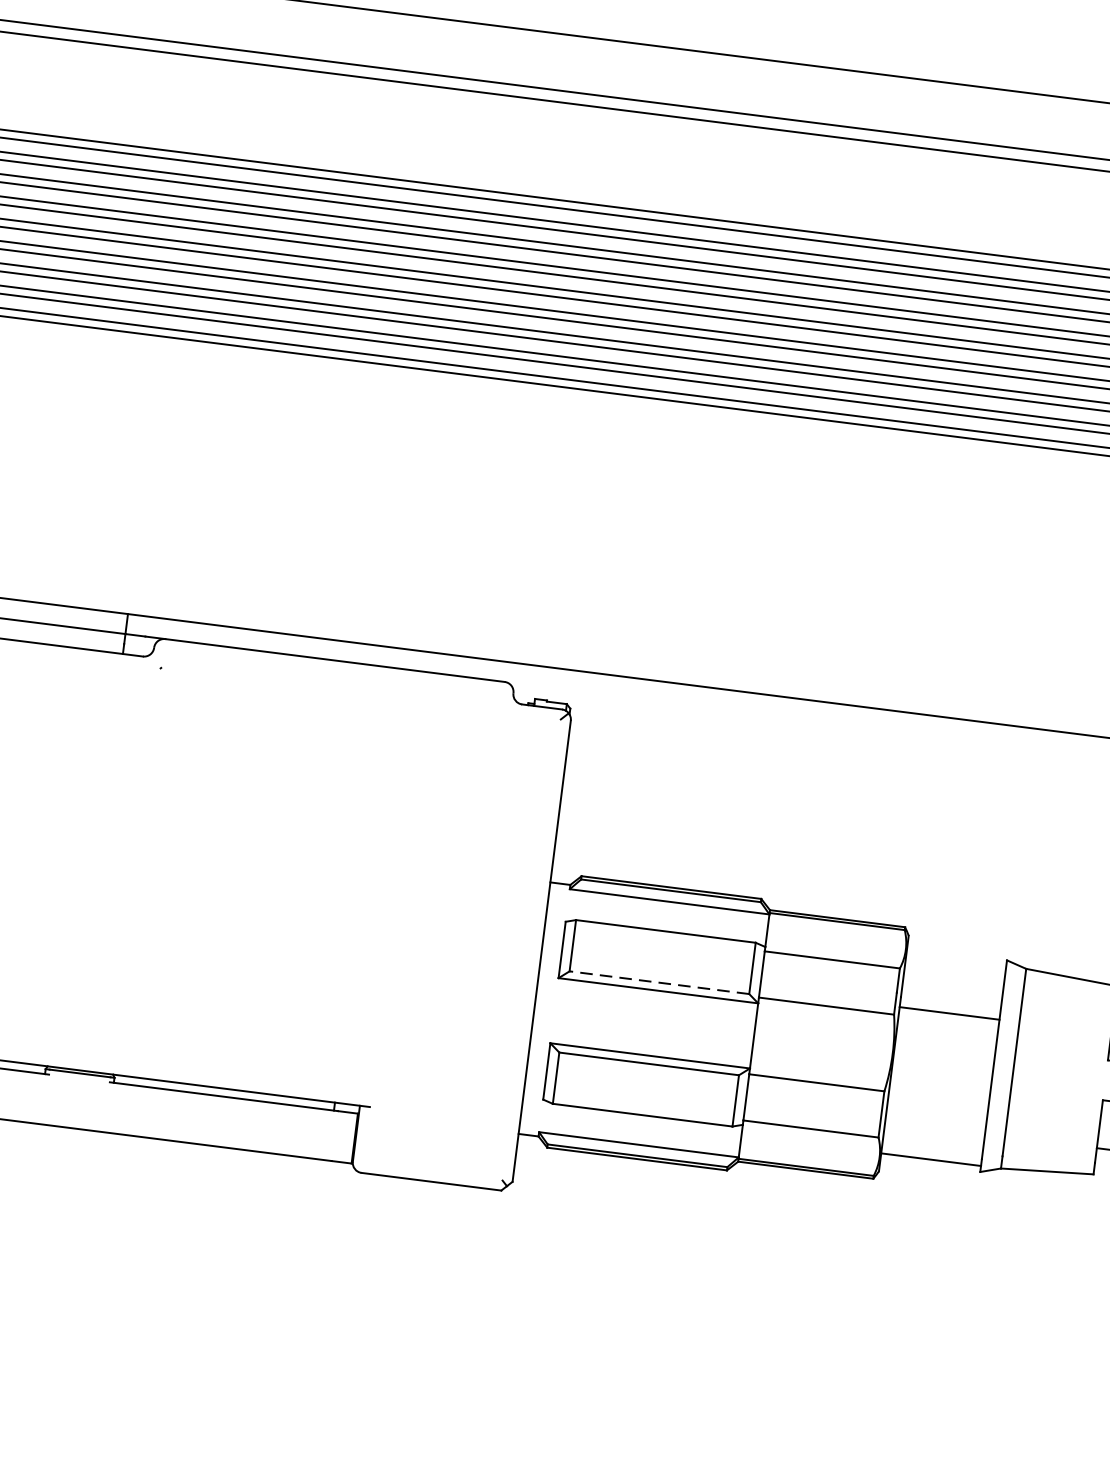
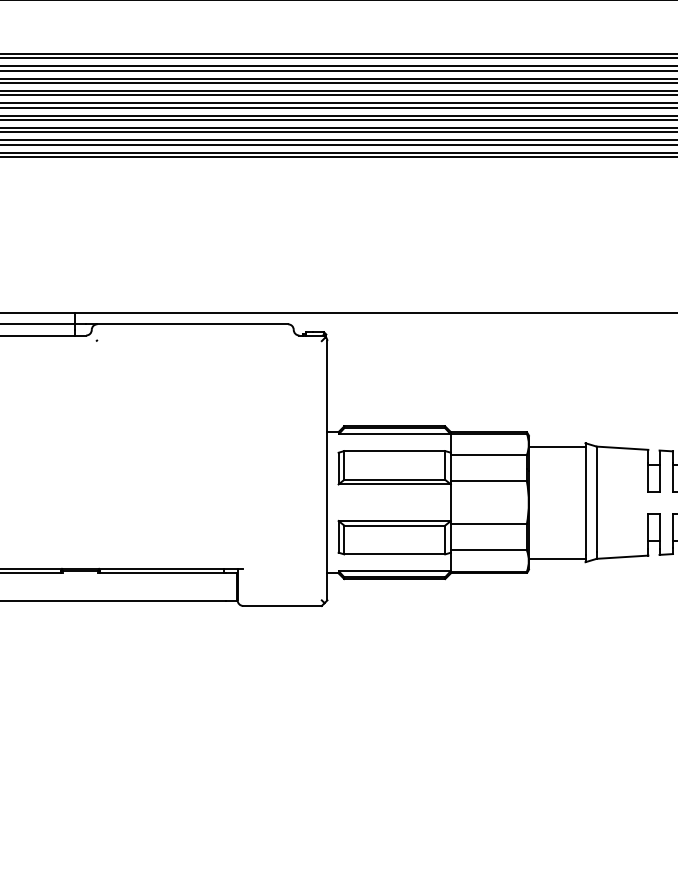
line: (659, 981) -> (394, 479), dashed -> solid
line: (949, 1013) -> (557, 446), moved

